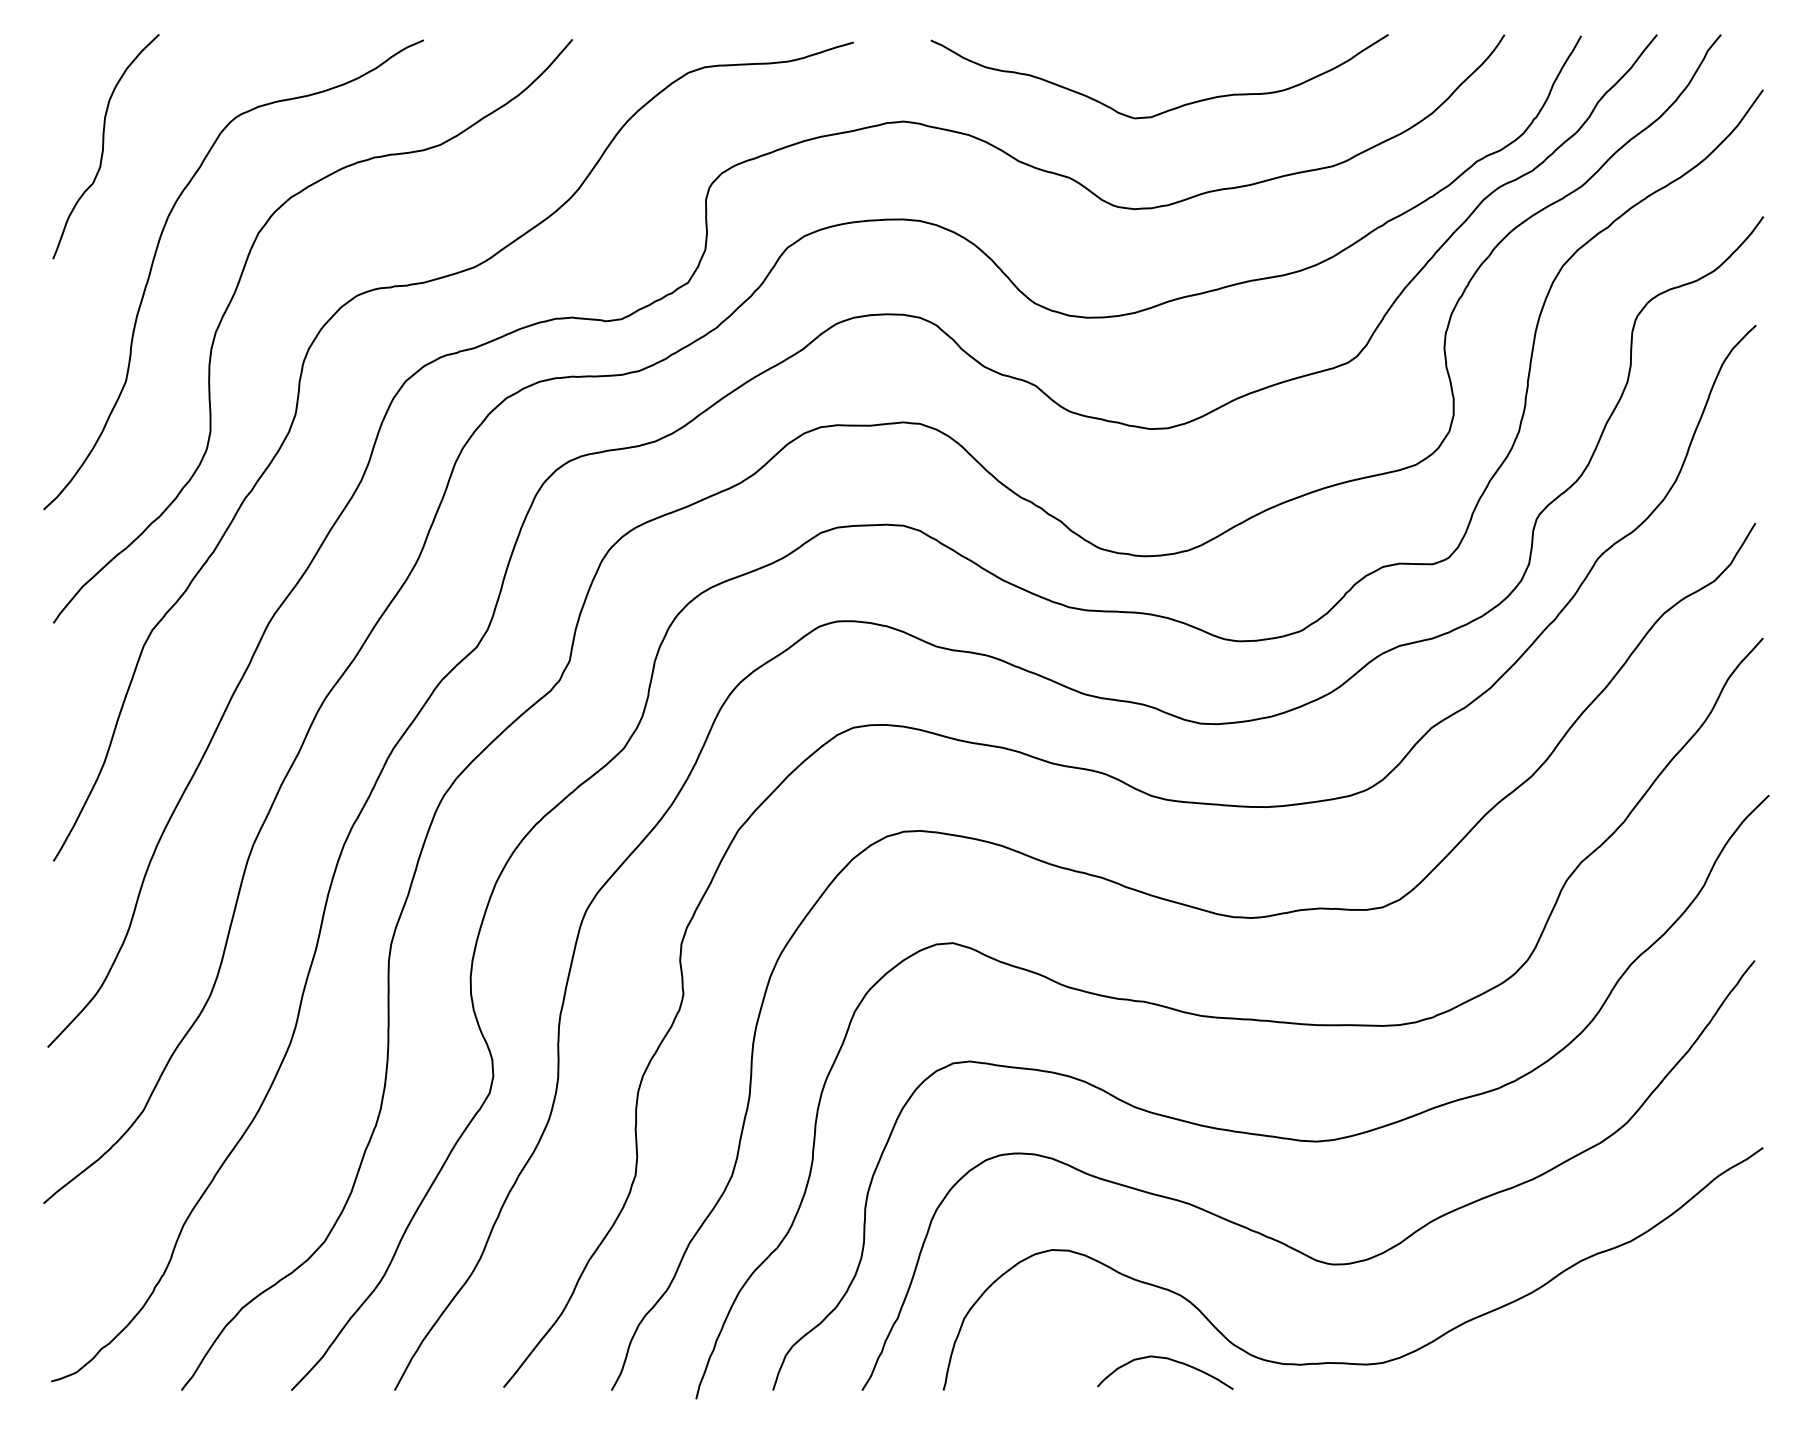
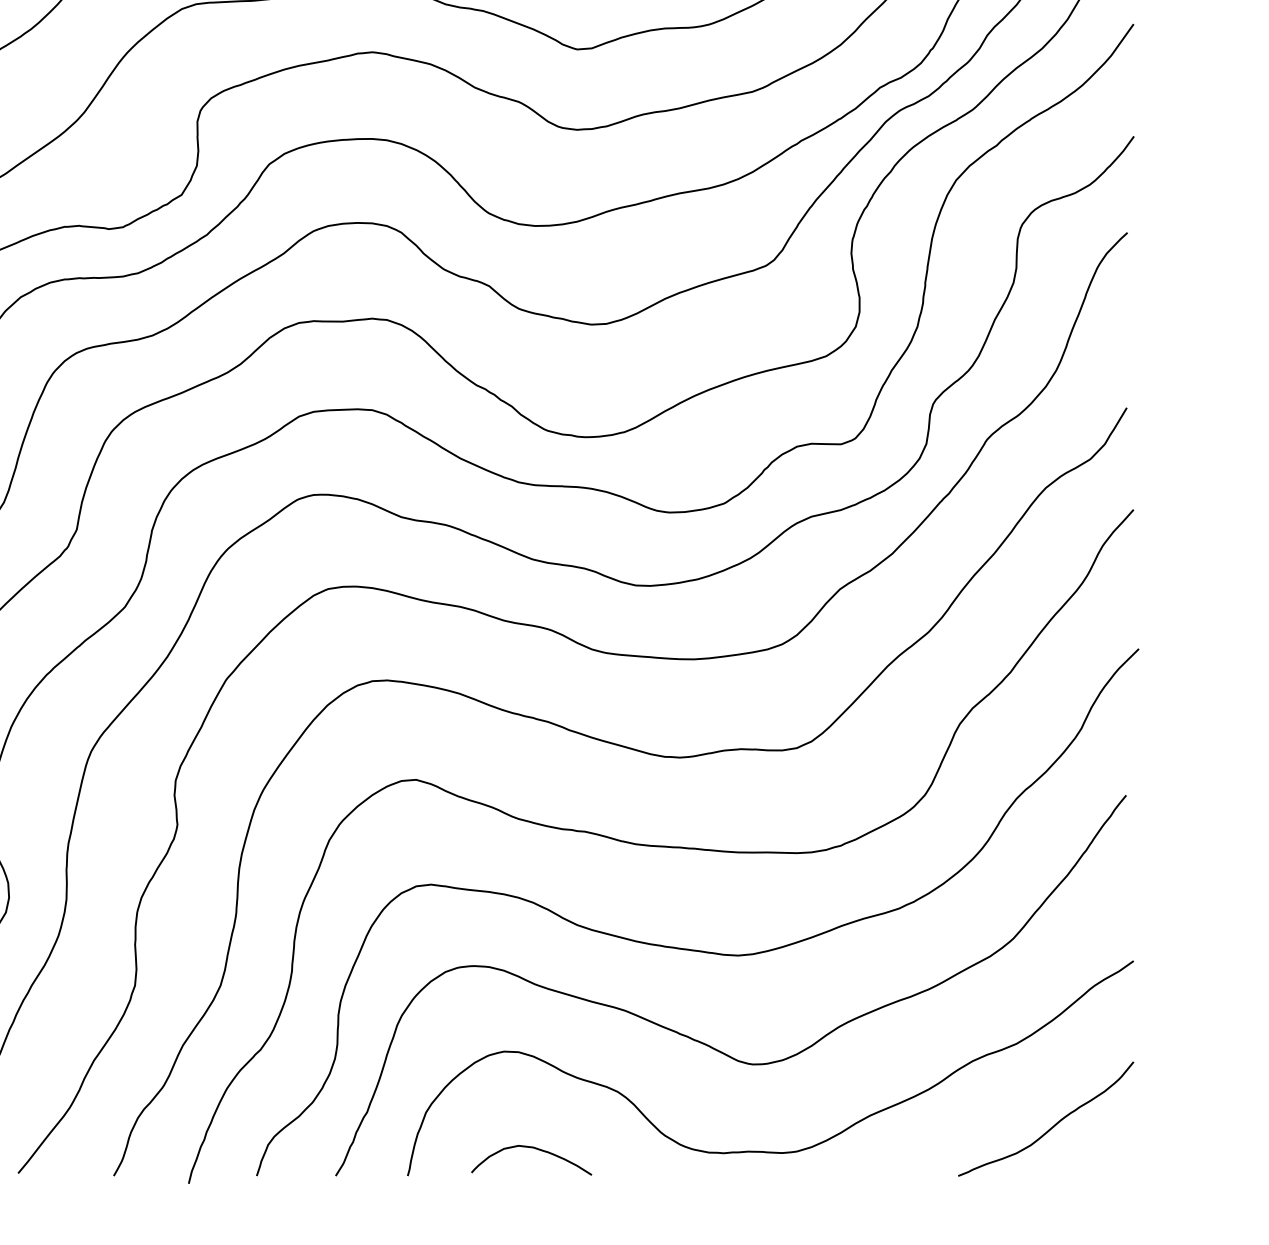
curve: (1672, 1333) -> (1053, 1125), added
curve: (1170, 1360) -> (536, 1149), moved

